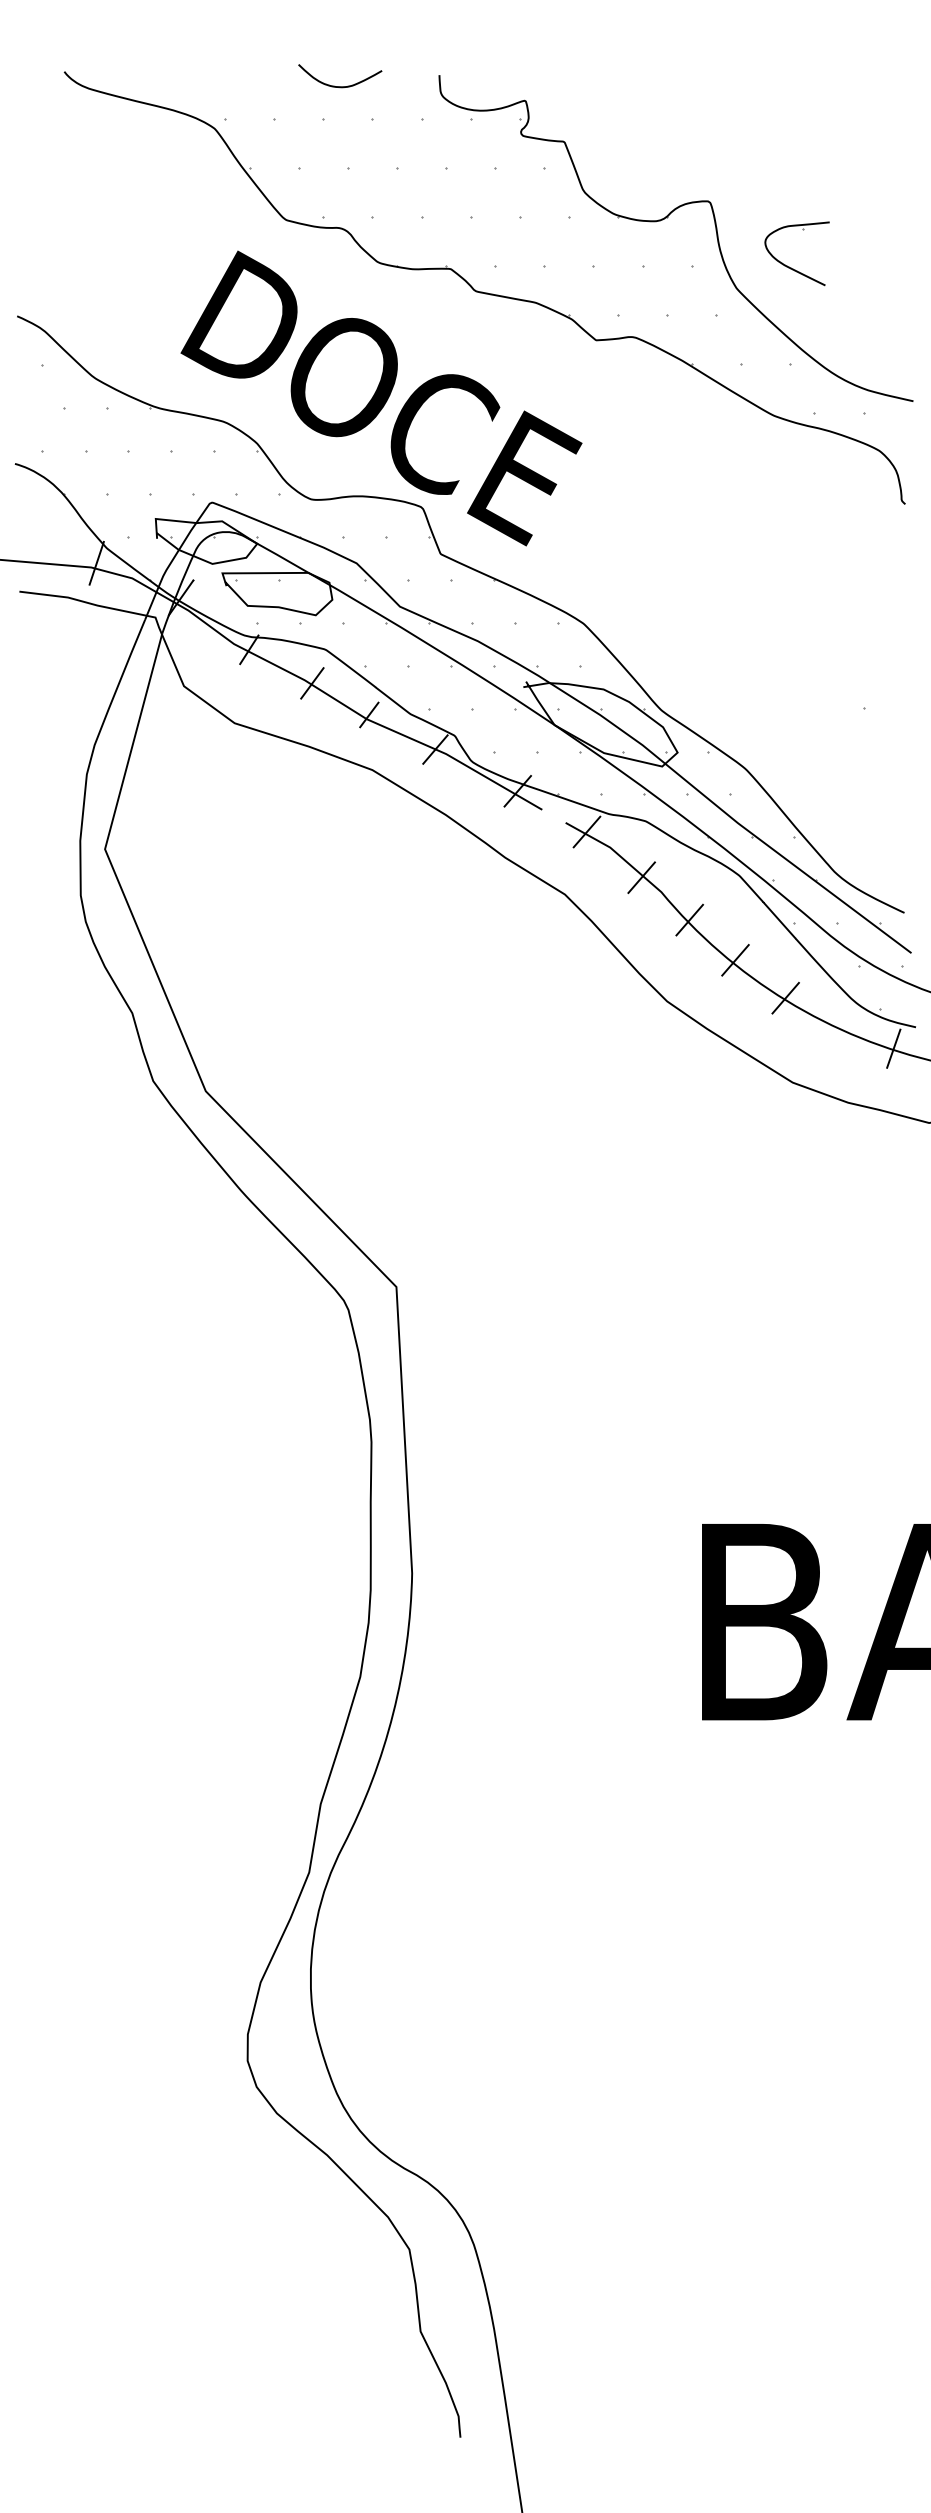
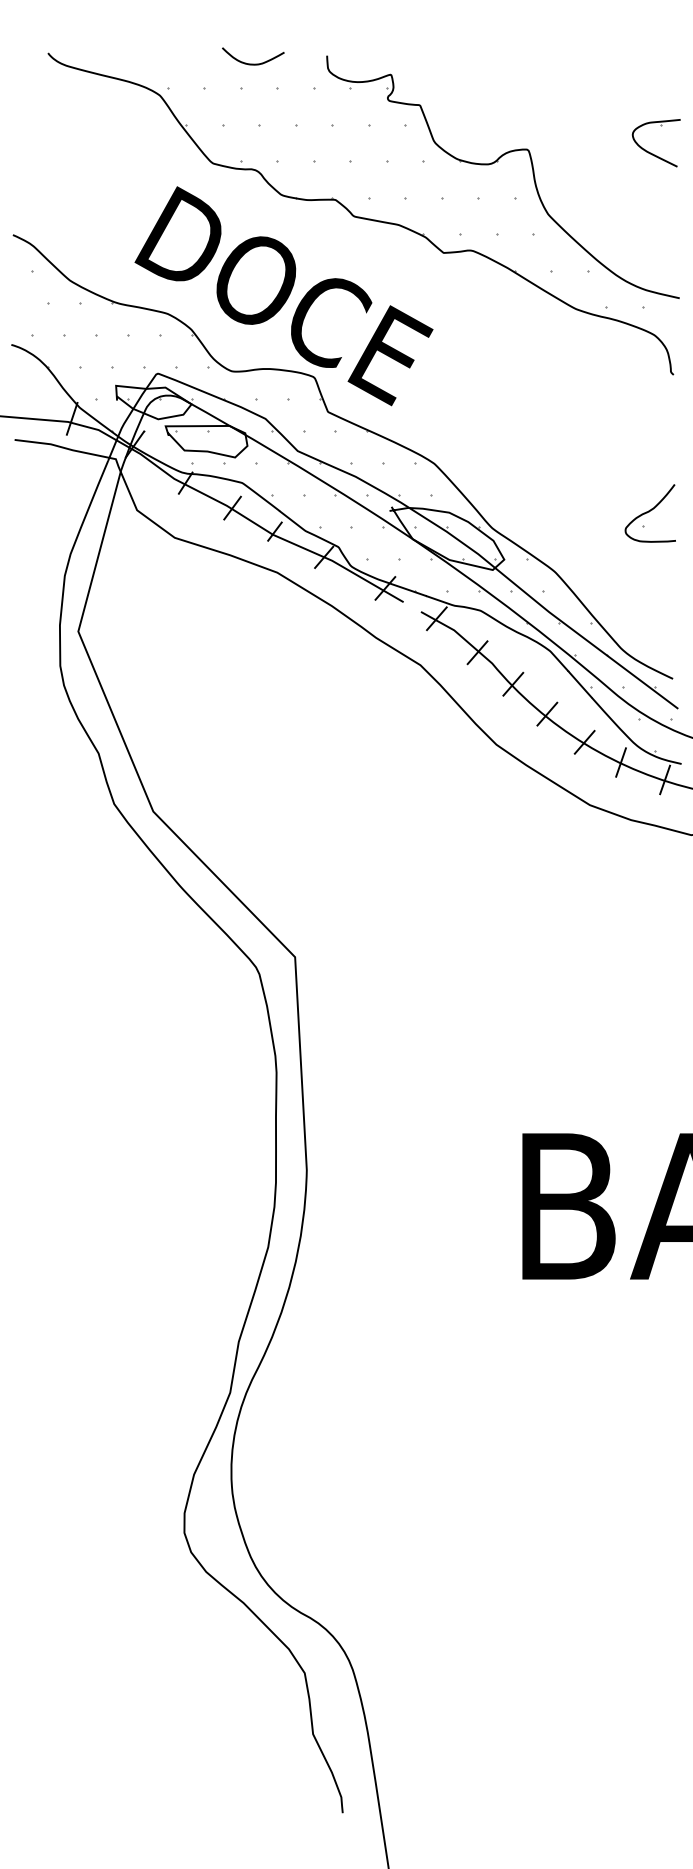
part: (789, 266) -> (650, 152), moved
curve: (873, 688) -> (650, 511), added
line: (834, 1025) -> (620, 762), added

